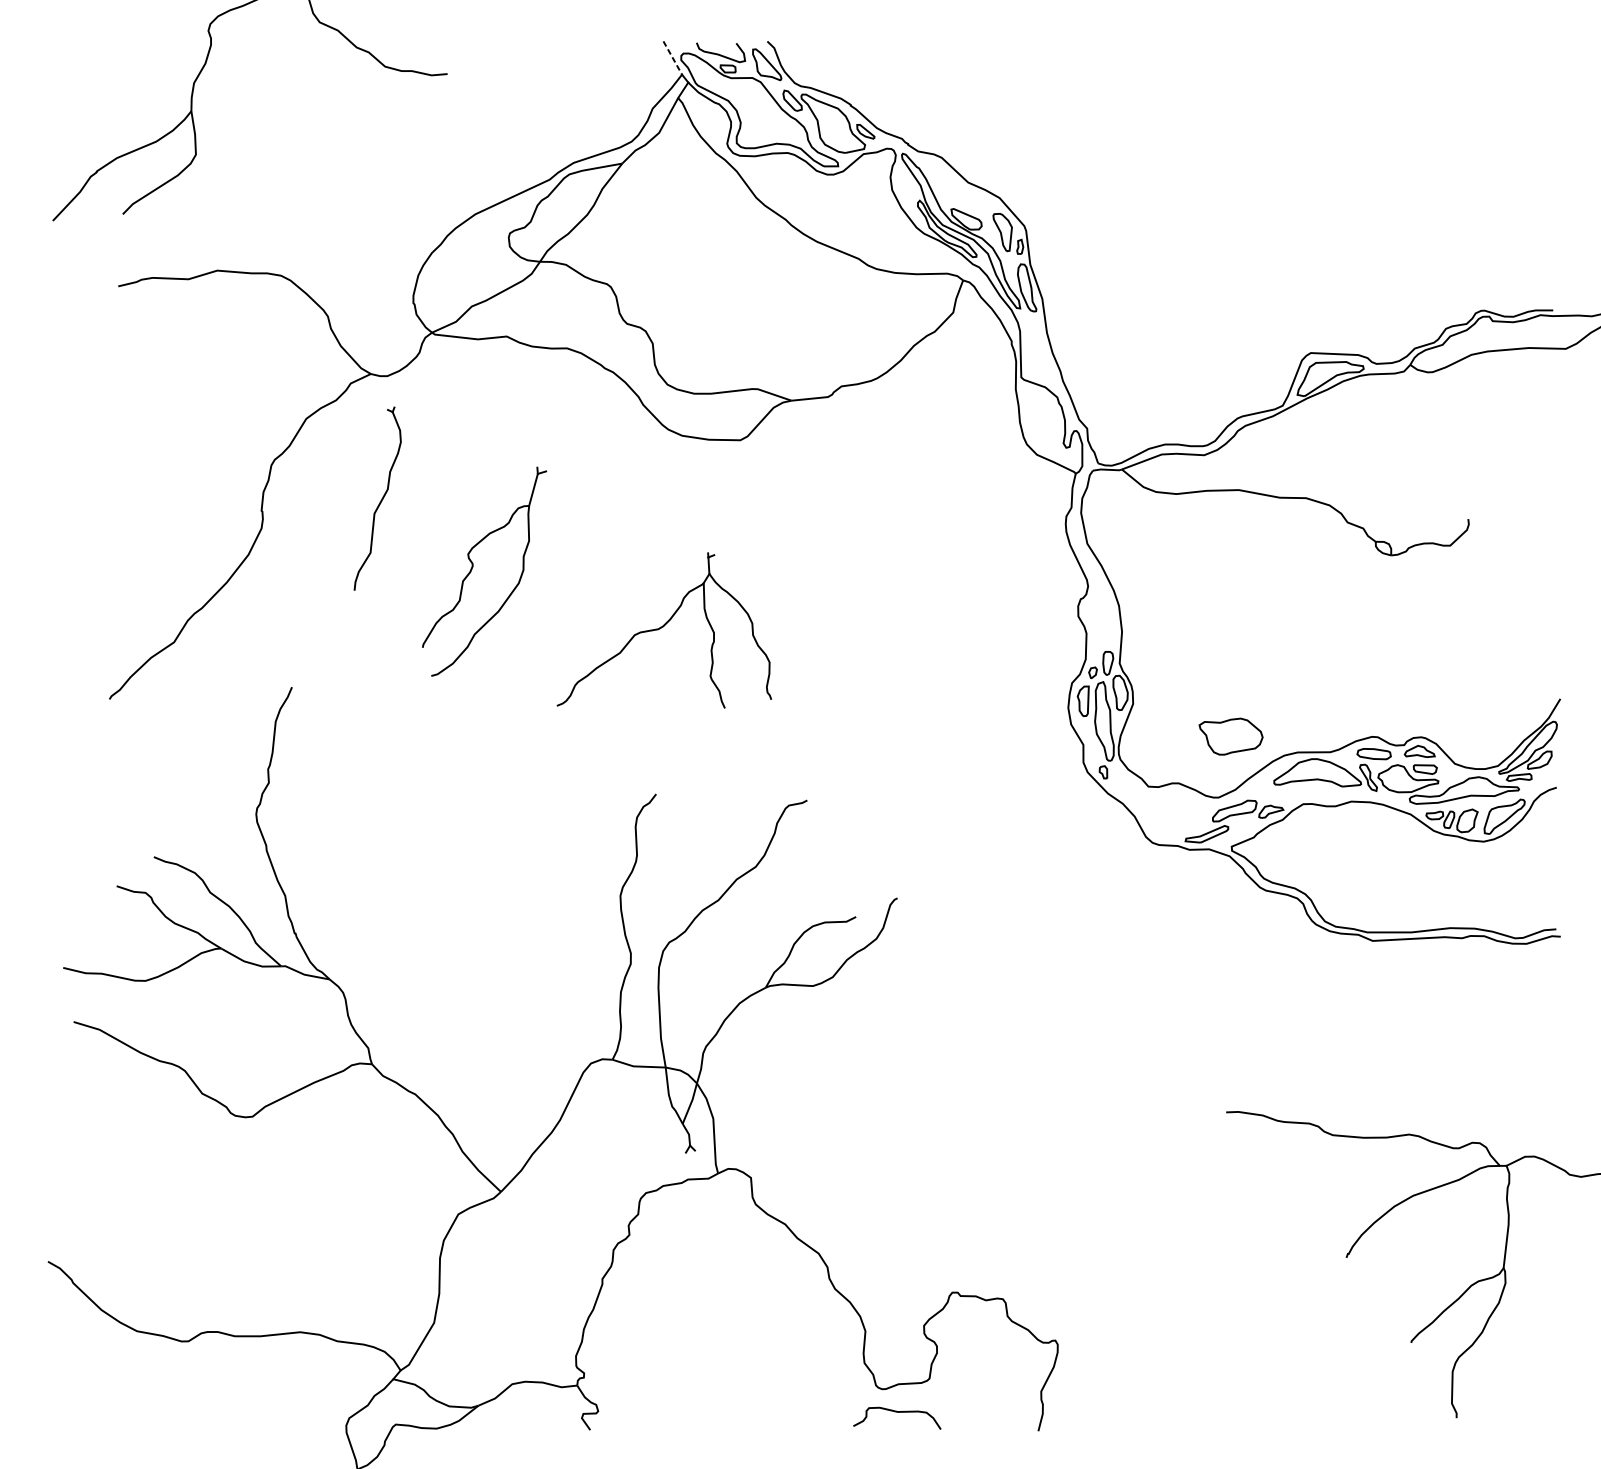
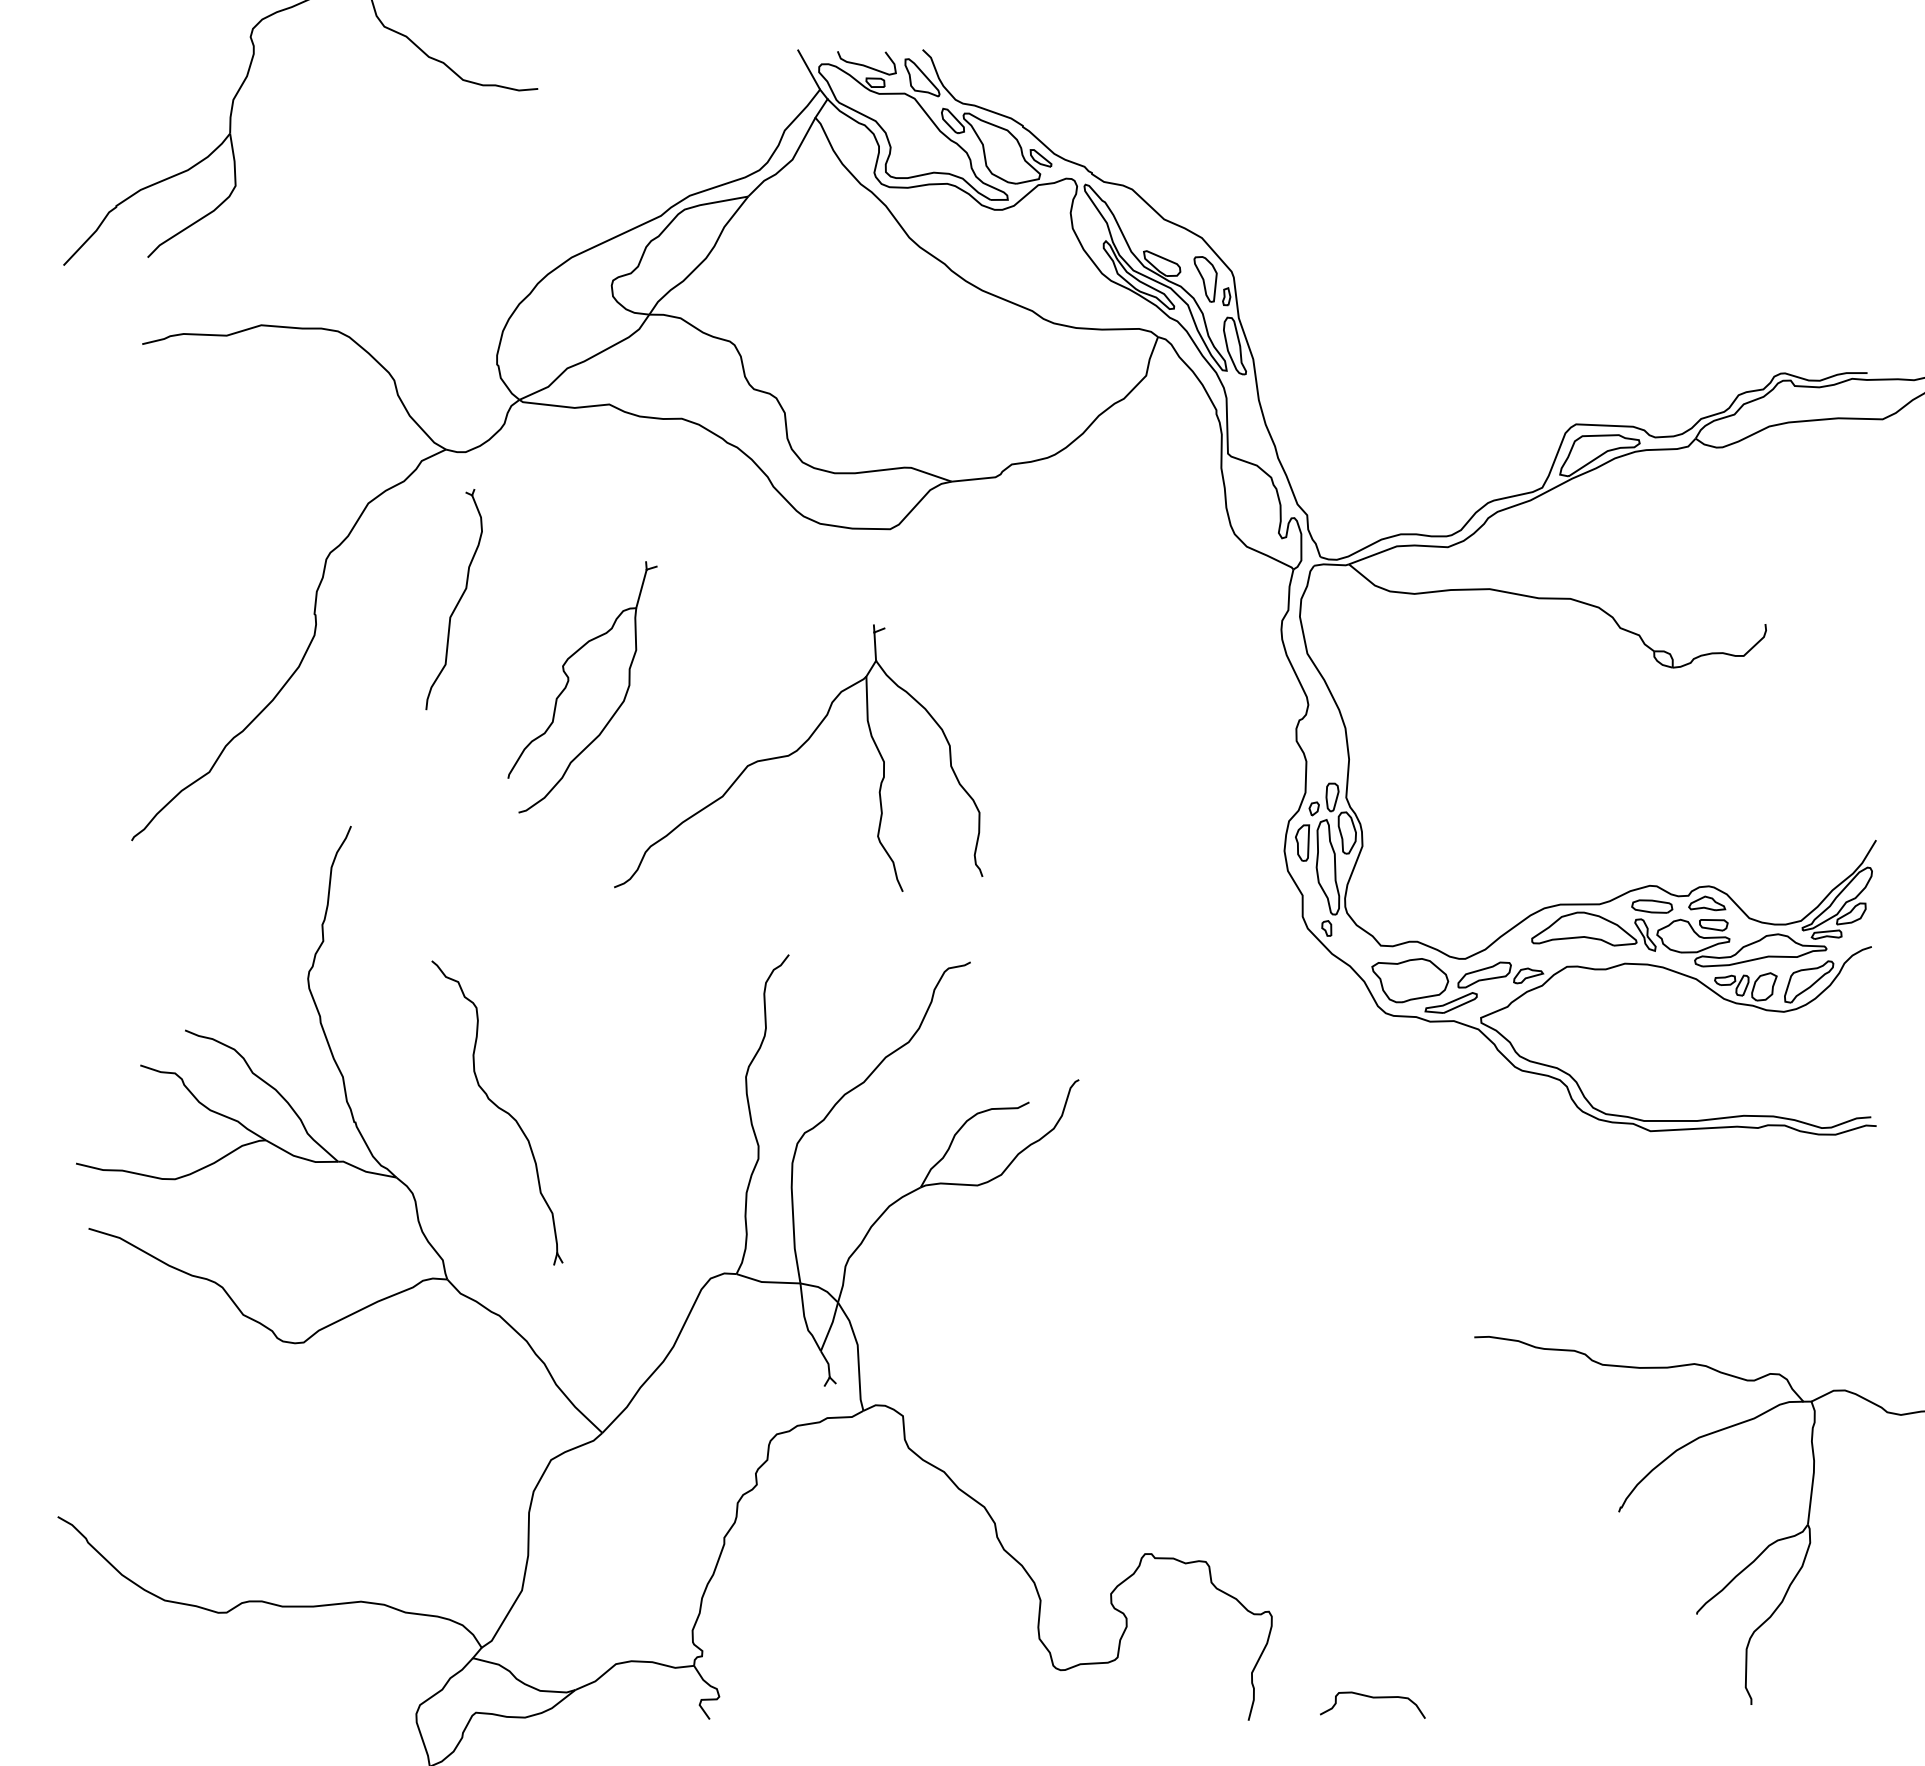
line: (672, 57) -> (808, 69), dashed -> solid
part: (664, 630) -> (798, 757), size x1.43
part: (1231, 736) -> (1410, 980), moved
part: (413, 925) -> (497, 1112), added
curve: (896, 1412) -> (1372, 1698), moved

